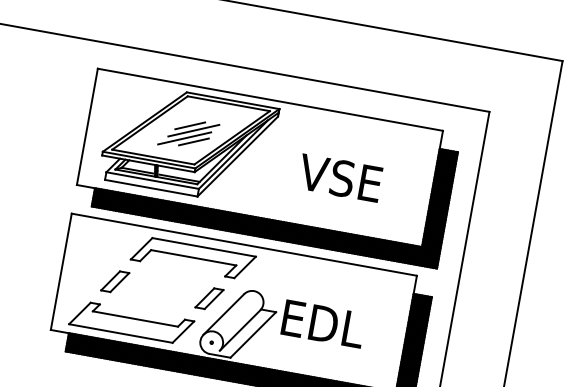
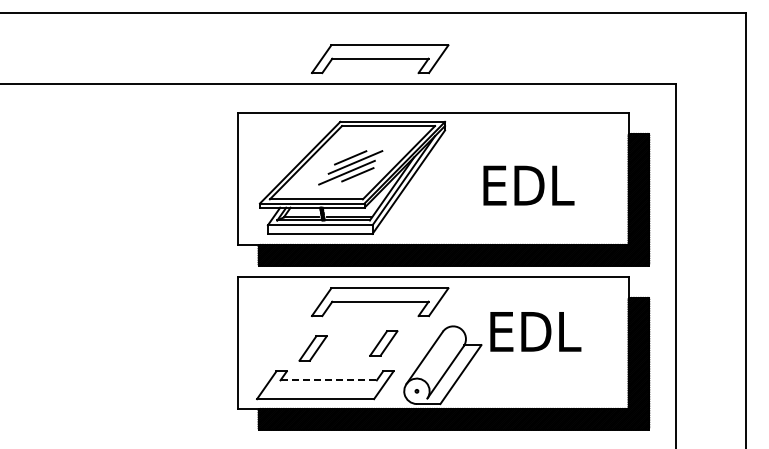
part: (231, 43) -> (379, 59), added
text: (341, 178) -> (526, 185), VSE -> EDL
part: (114, 281) -> (312, 348), moved
part: (209, 298) -> (383, 343), moved
line: (136, 319) -> (329, 380), solid -> dashed
text: (323, 323) -> (535, 331), moved

